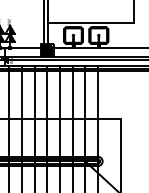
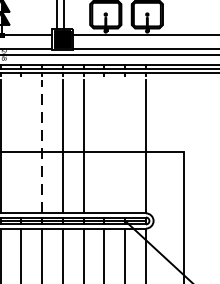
line: (21, 115) -> (20, 145), removed
line: (72, 115) -> (104, 145), removed
line: (85, 115) -> (125, 145), removed
line: (34, 116) -> (41, 147), solid -> dashed

